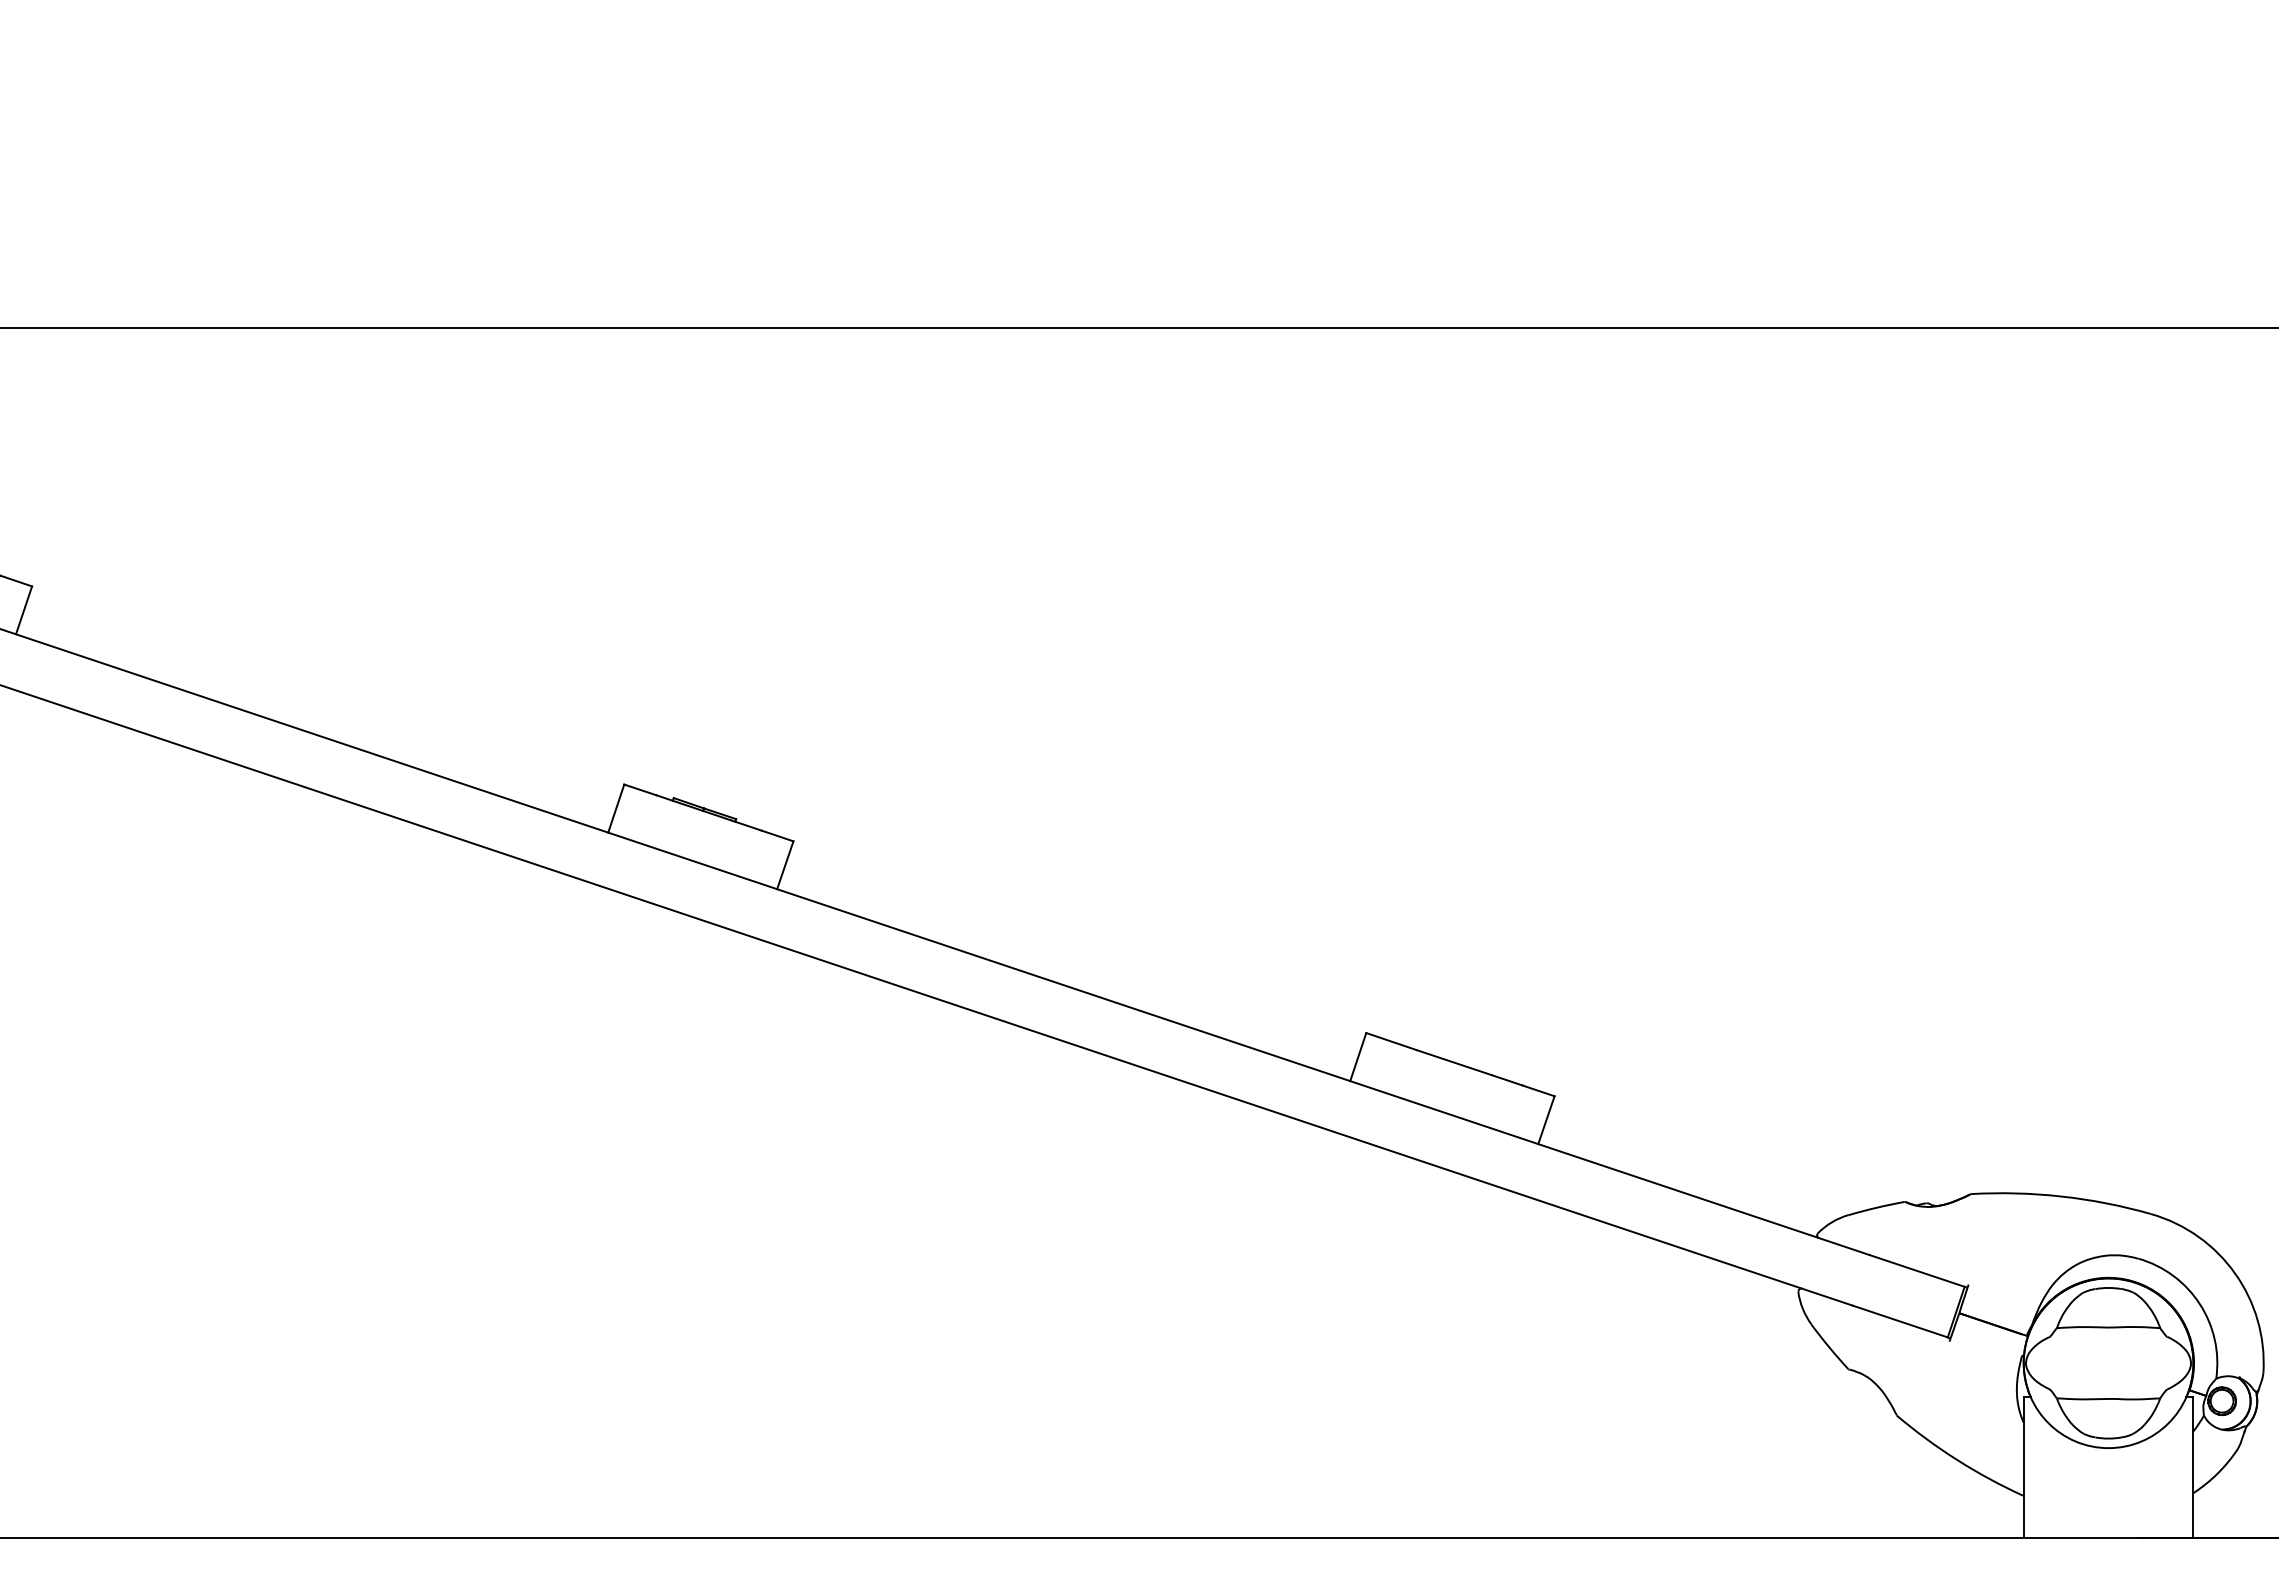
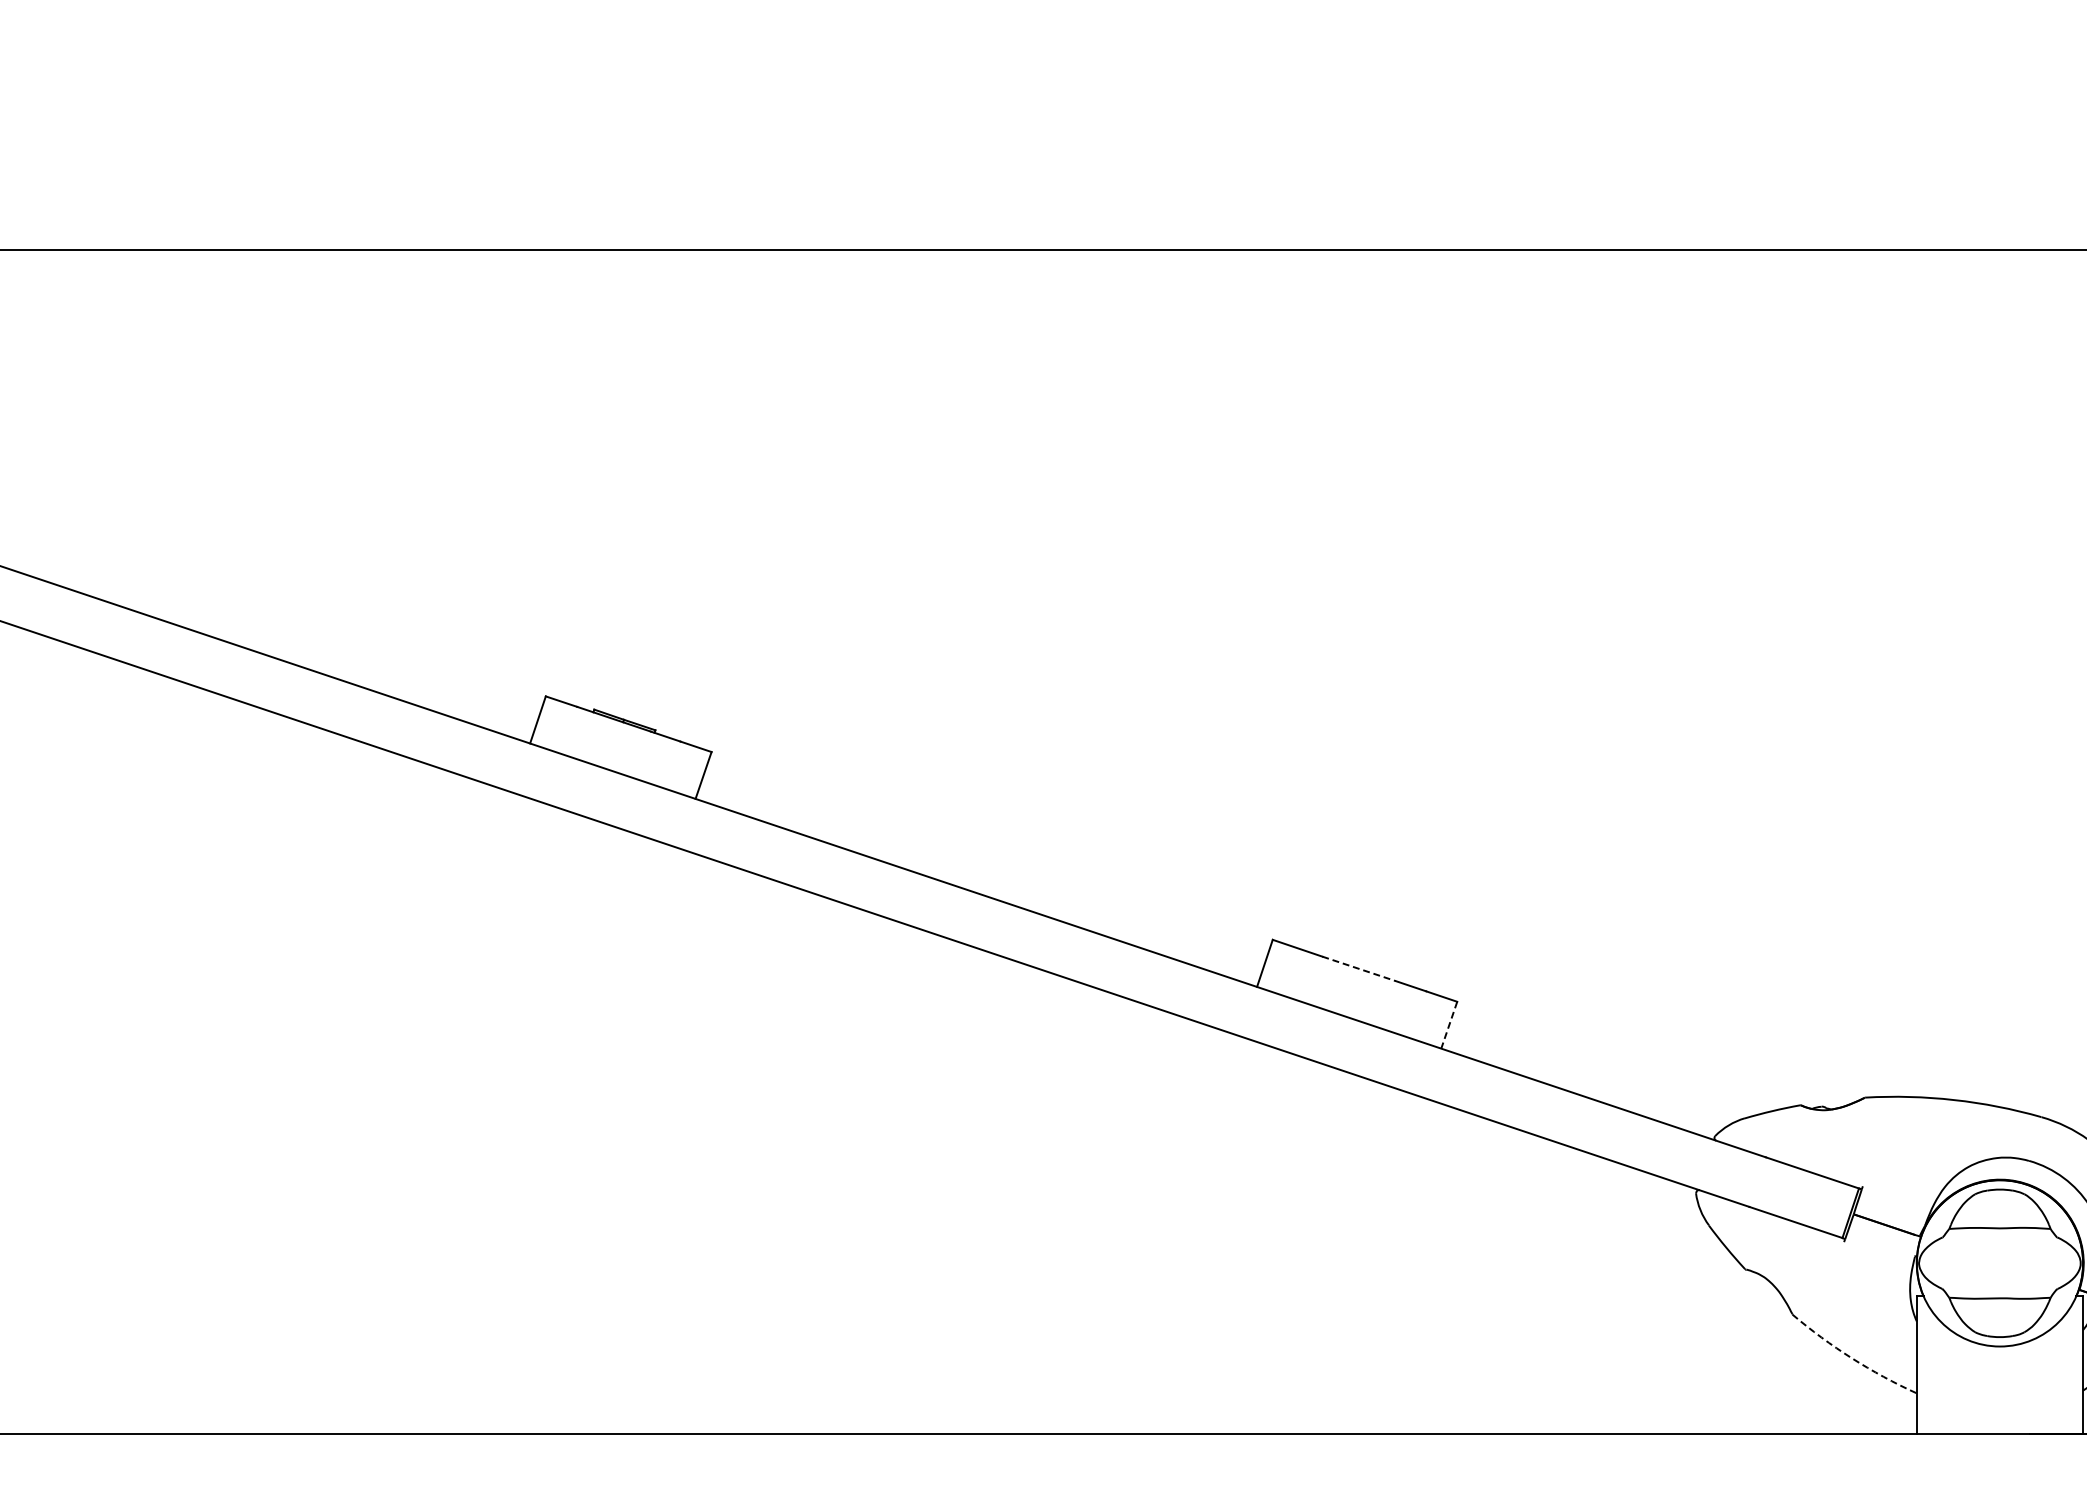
line: (1454, 1062) -> (1359, 968), solid -> dashed
line: (1546, 1120) -> (1449, 1025), solid -> dashed
arc: (1957, 1460) -> (1851, 1358), solid -> dashed

